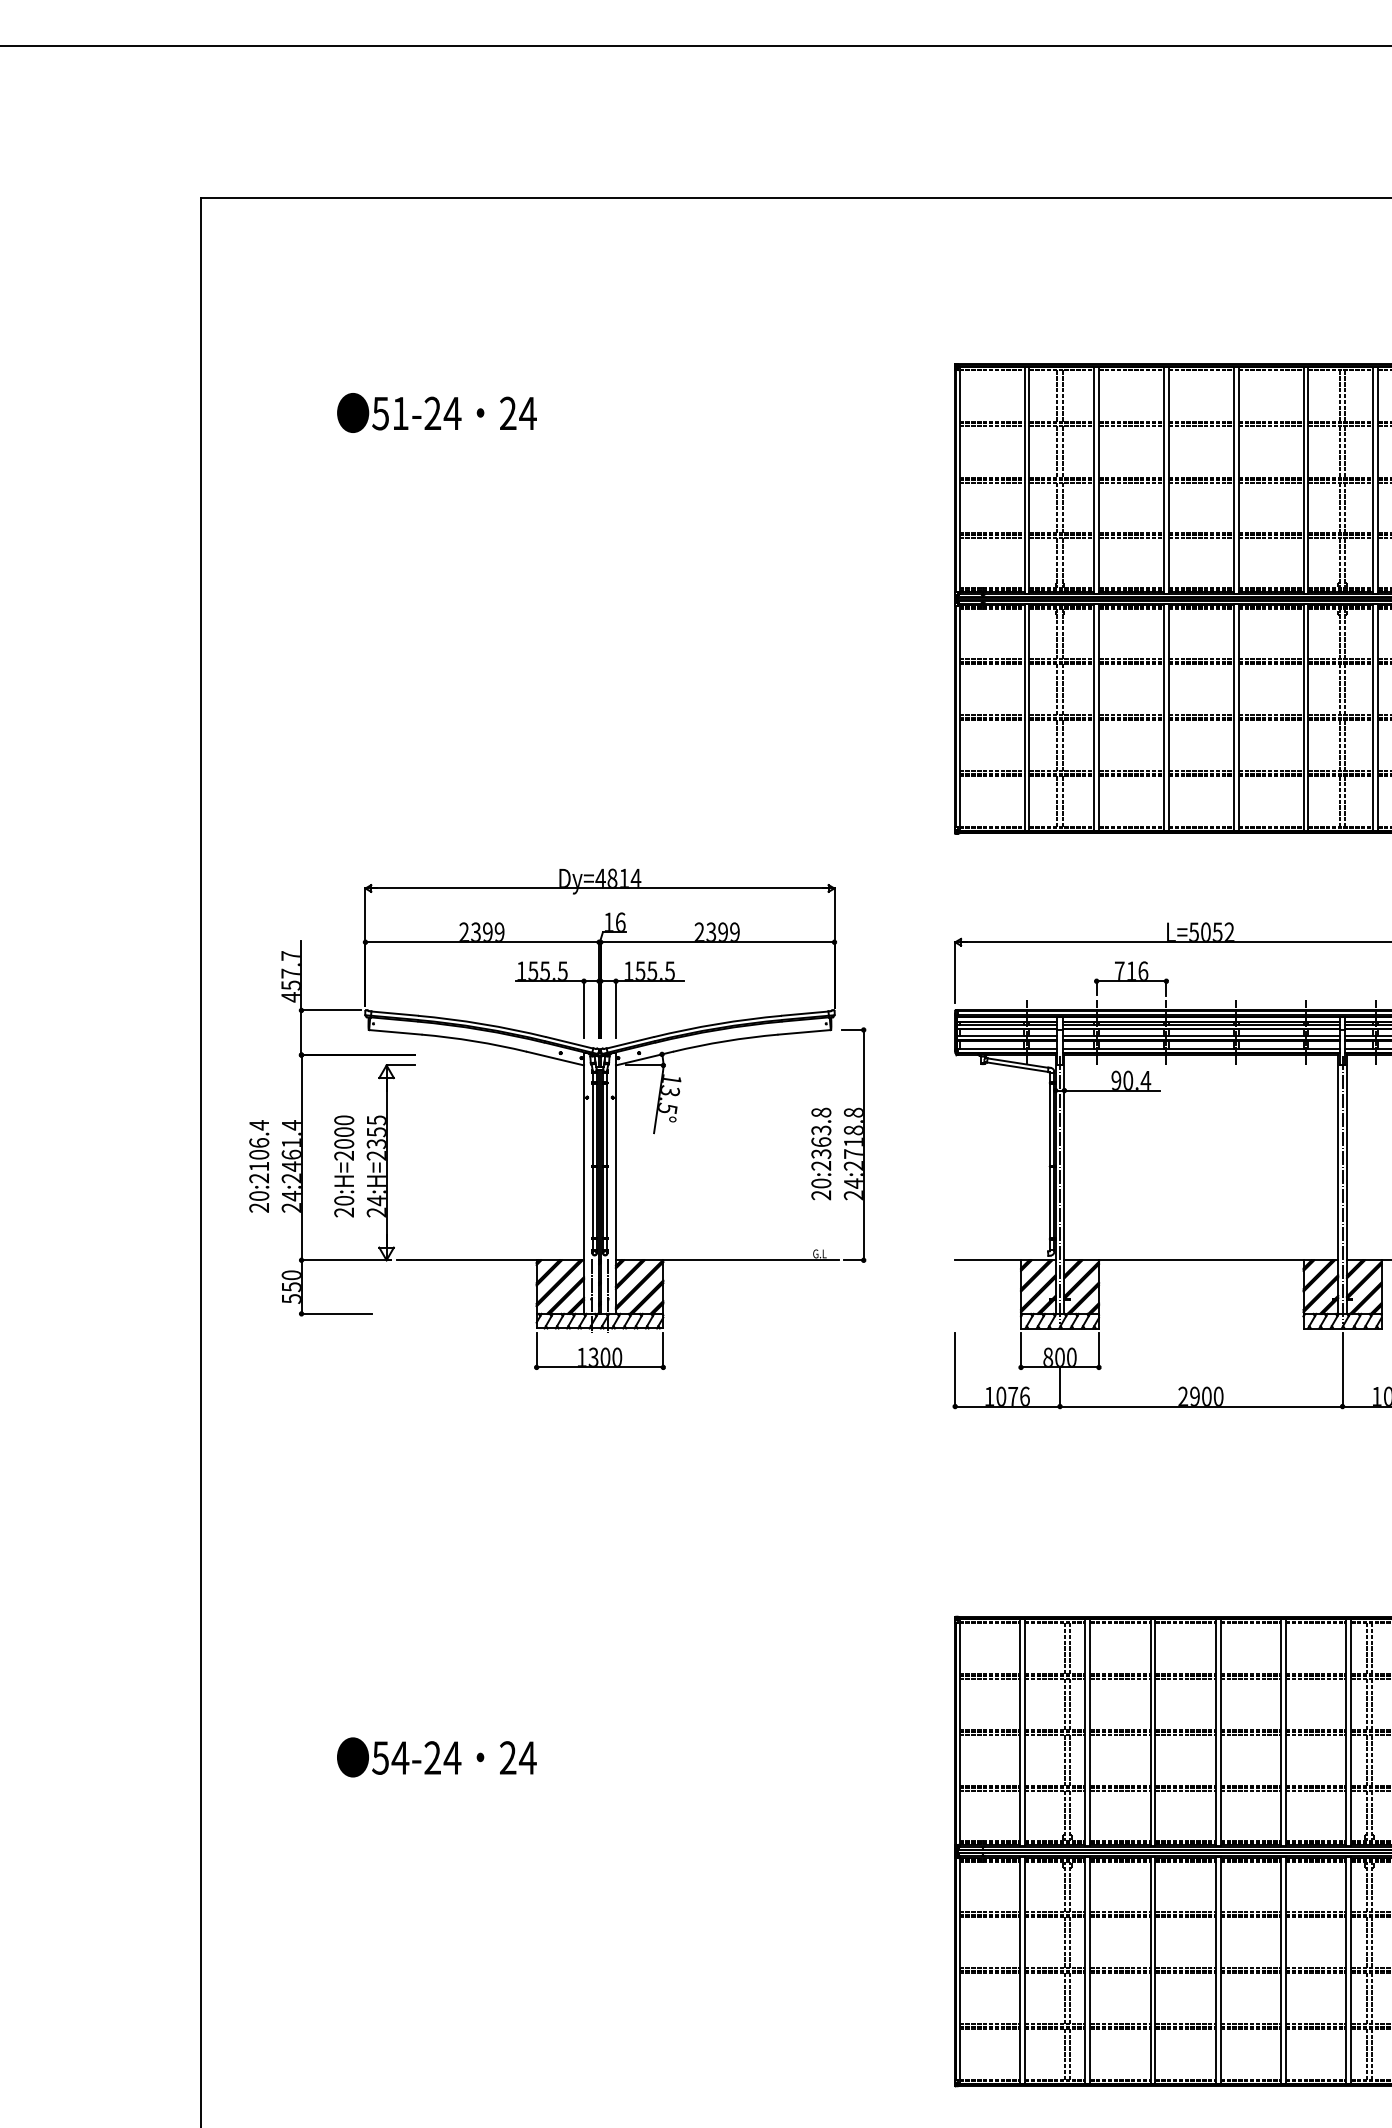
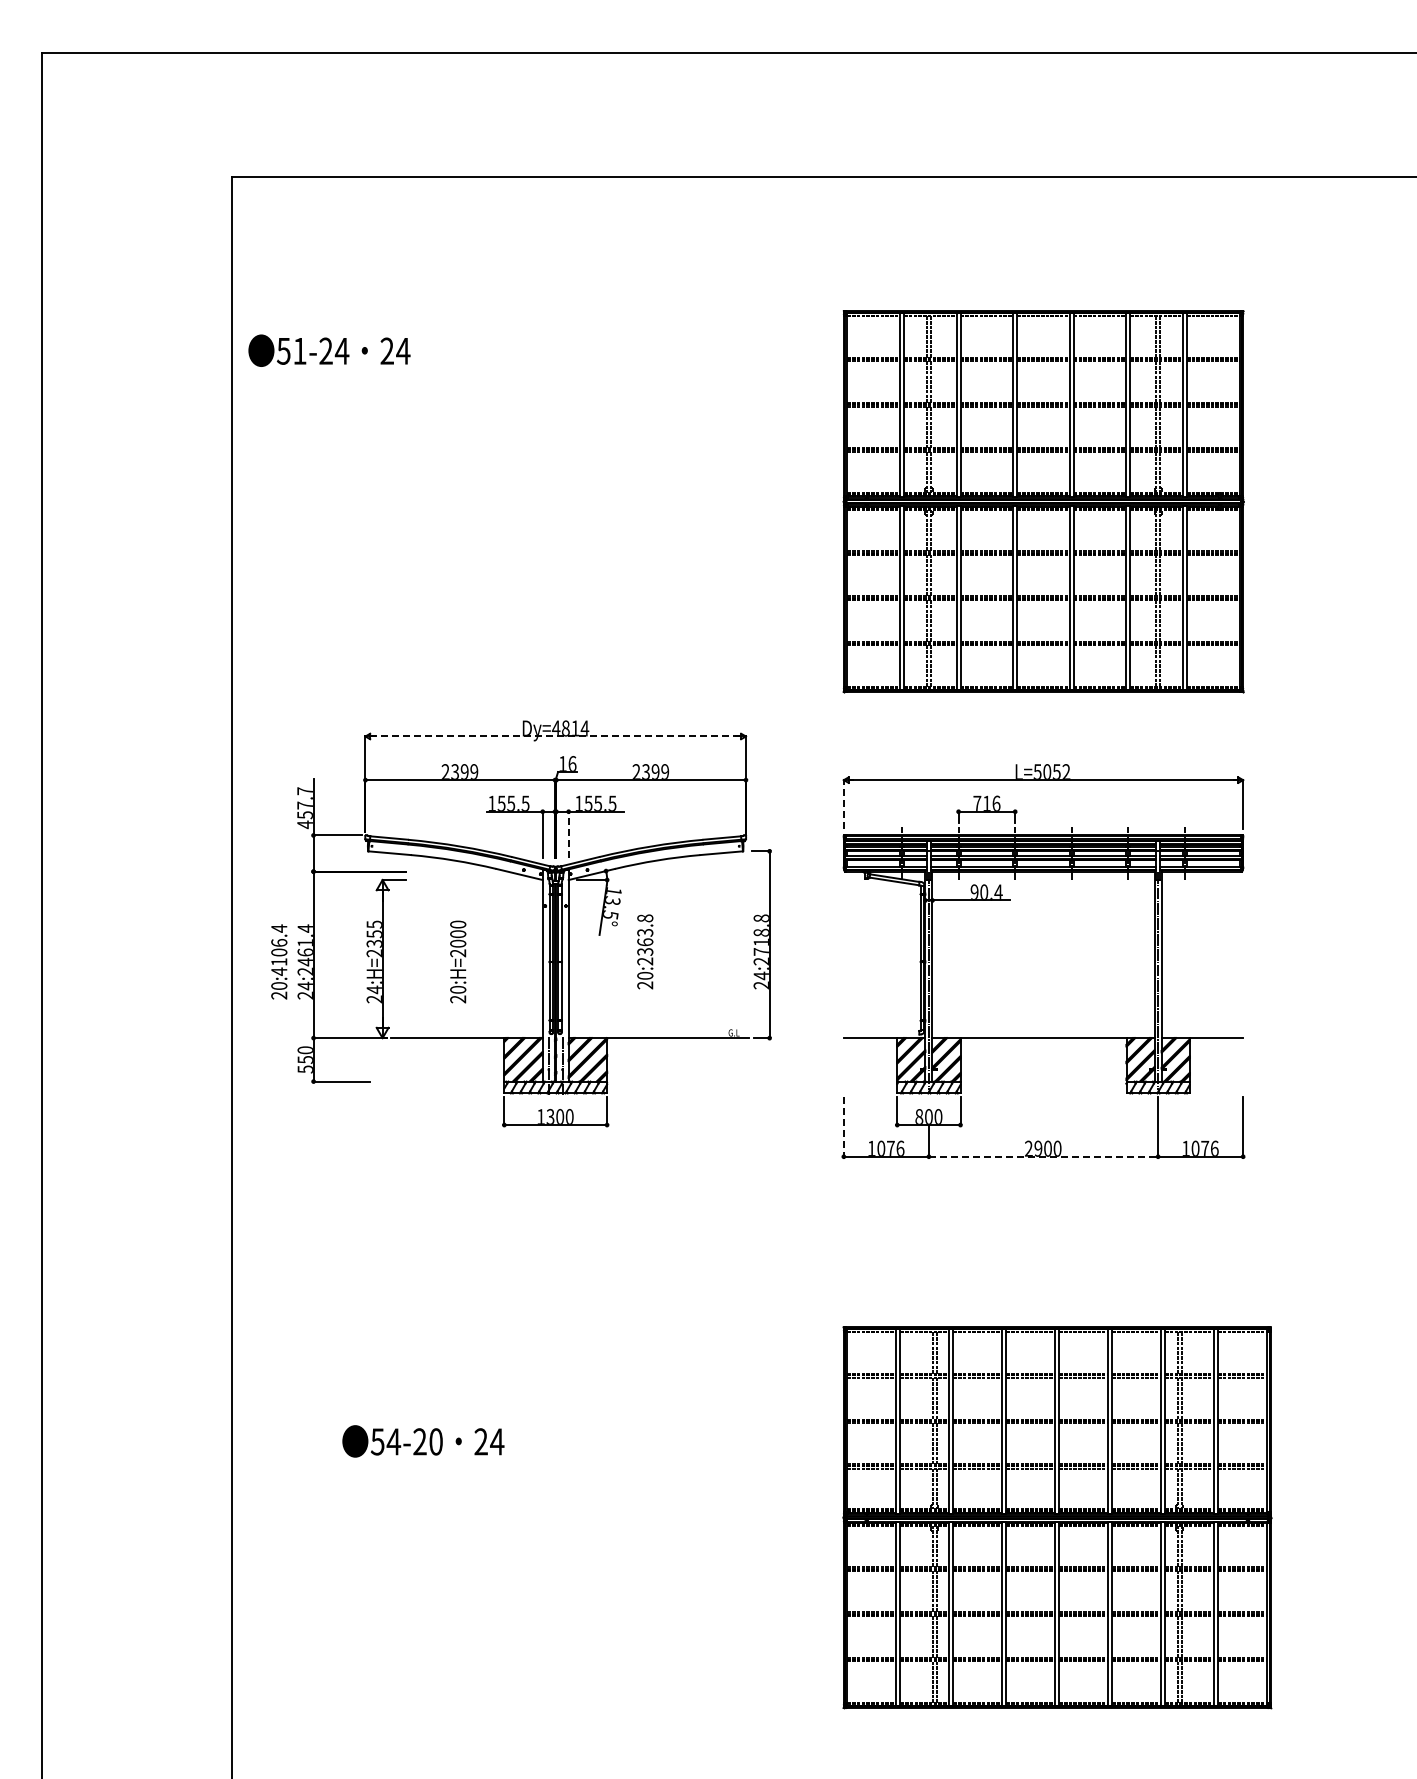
text: (437, 412) -> (329, 350), moved
line: (599, 888) -> (555, 736), solid -> dashed
line: (954, 972) -> (843, 804), solid -> dashed
line: (615, 1009) -> (568, 834), solid -> dashed
text: (821, 1153) -> (645, 951), moved
text: (344, 1165) -> (458, 961), moved
text: (259, 1178) -> (279, 971), 20:2106.4 -> 20:4106.4
line: (954, 1370) -> (843, 1127), solid -> dashed
line: (1201, 1406) -> (1043, 1156), solid -> dashed
text: (451, 1757) -> (435, 1441), 54-24 -> 54-20

